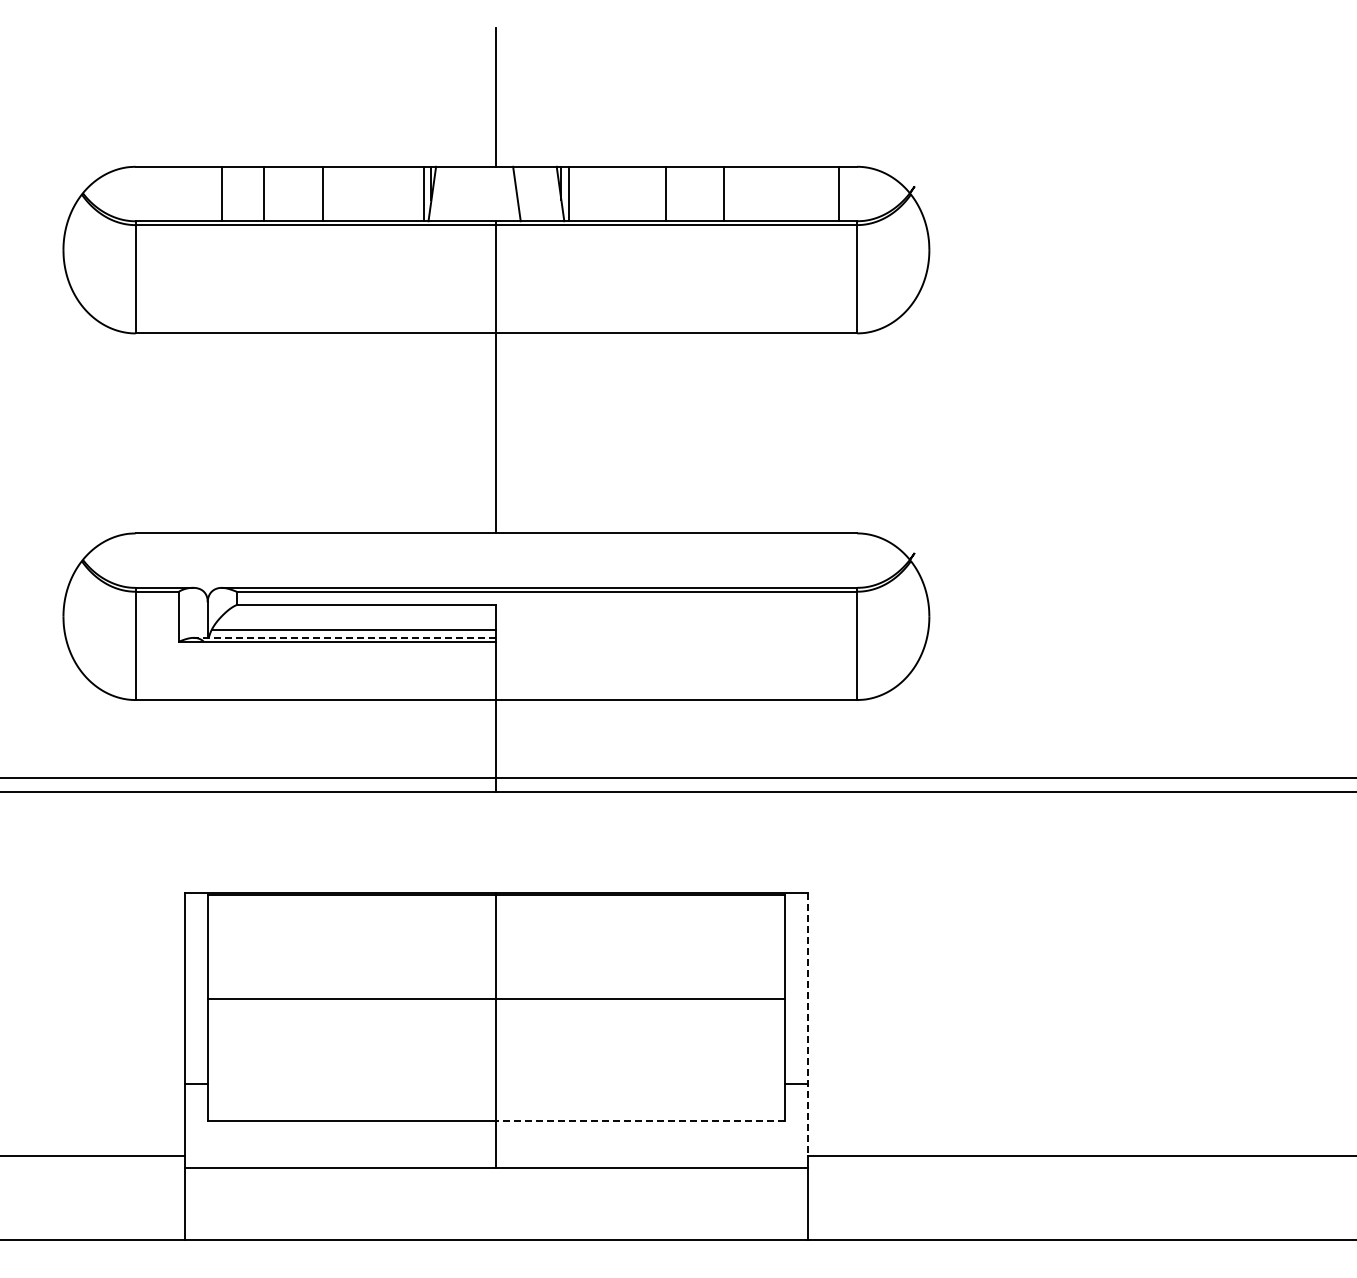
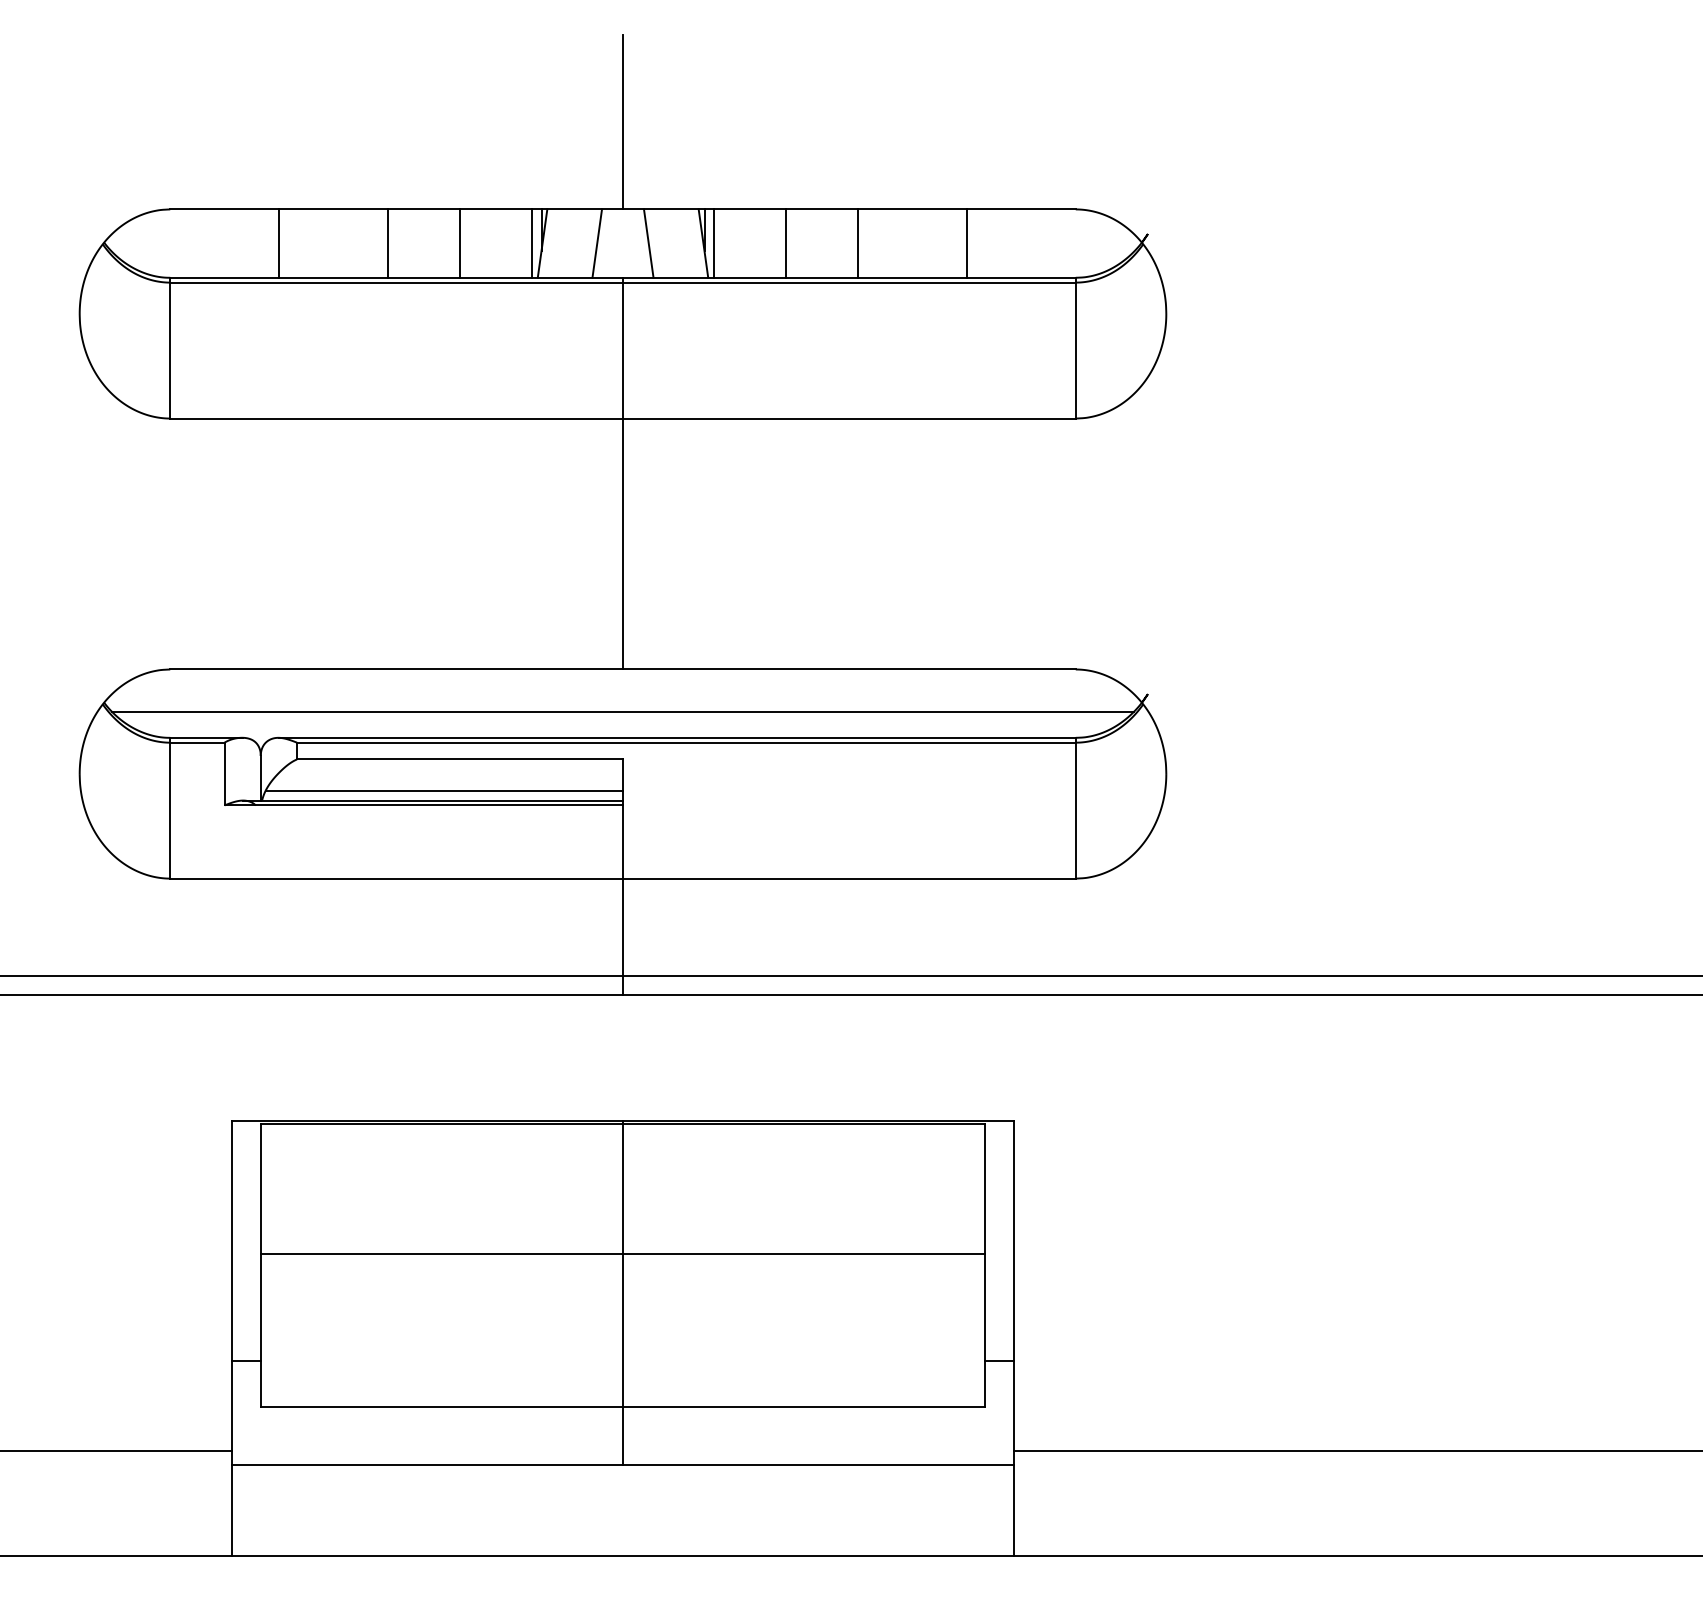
line: (263, 193) -> (387, 242), moved
line: (322, 193) -> (459, 242), moved
line: (475, 193) -> (596, 242), added
line: (666, 193) -> (786, 242), moved
line: (724, 193) -> (859, 242), moved
line: (838, 193) -> (966, 242), moved
line: (496, 567) -> (623, 712), added
line: (344, 637) -> (432, 800), dashed -> solid
line: (808, 1025) -> (1014, 1287), dashed -> solid
line: (640, 1120) -> (803, 1406), dashed -> solid

